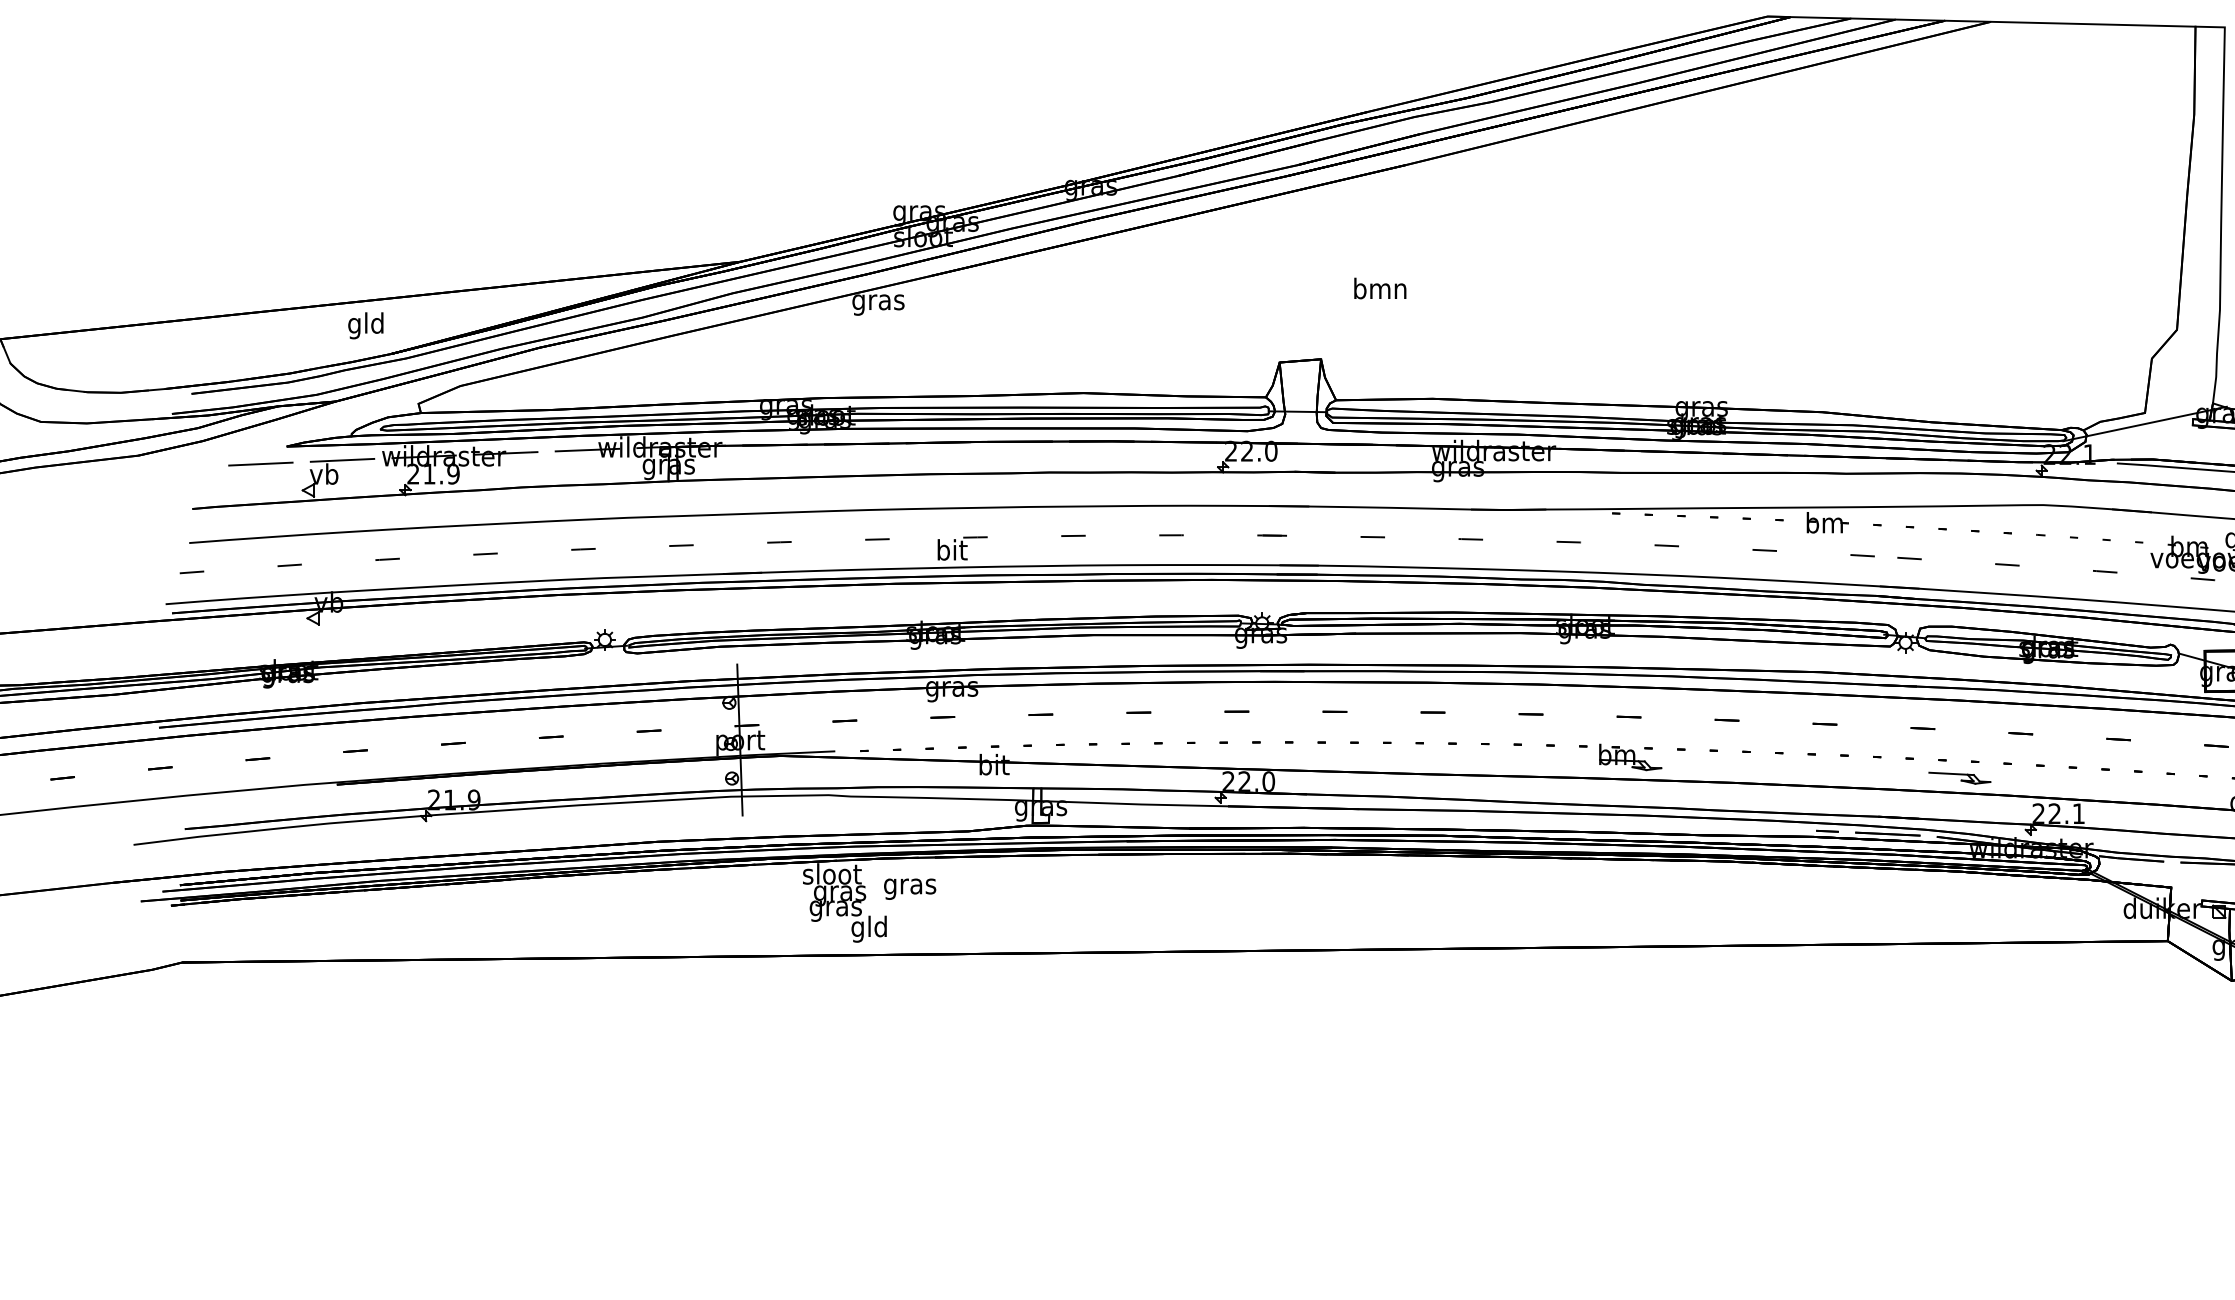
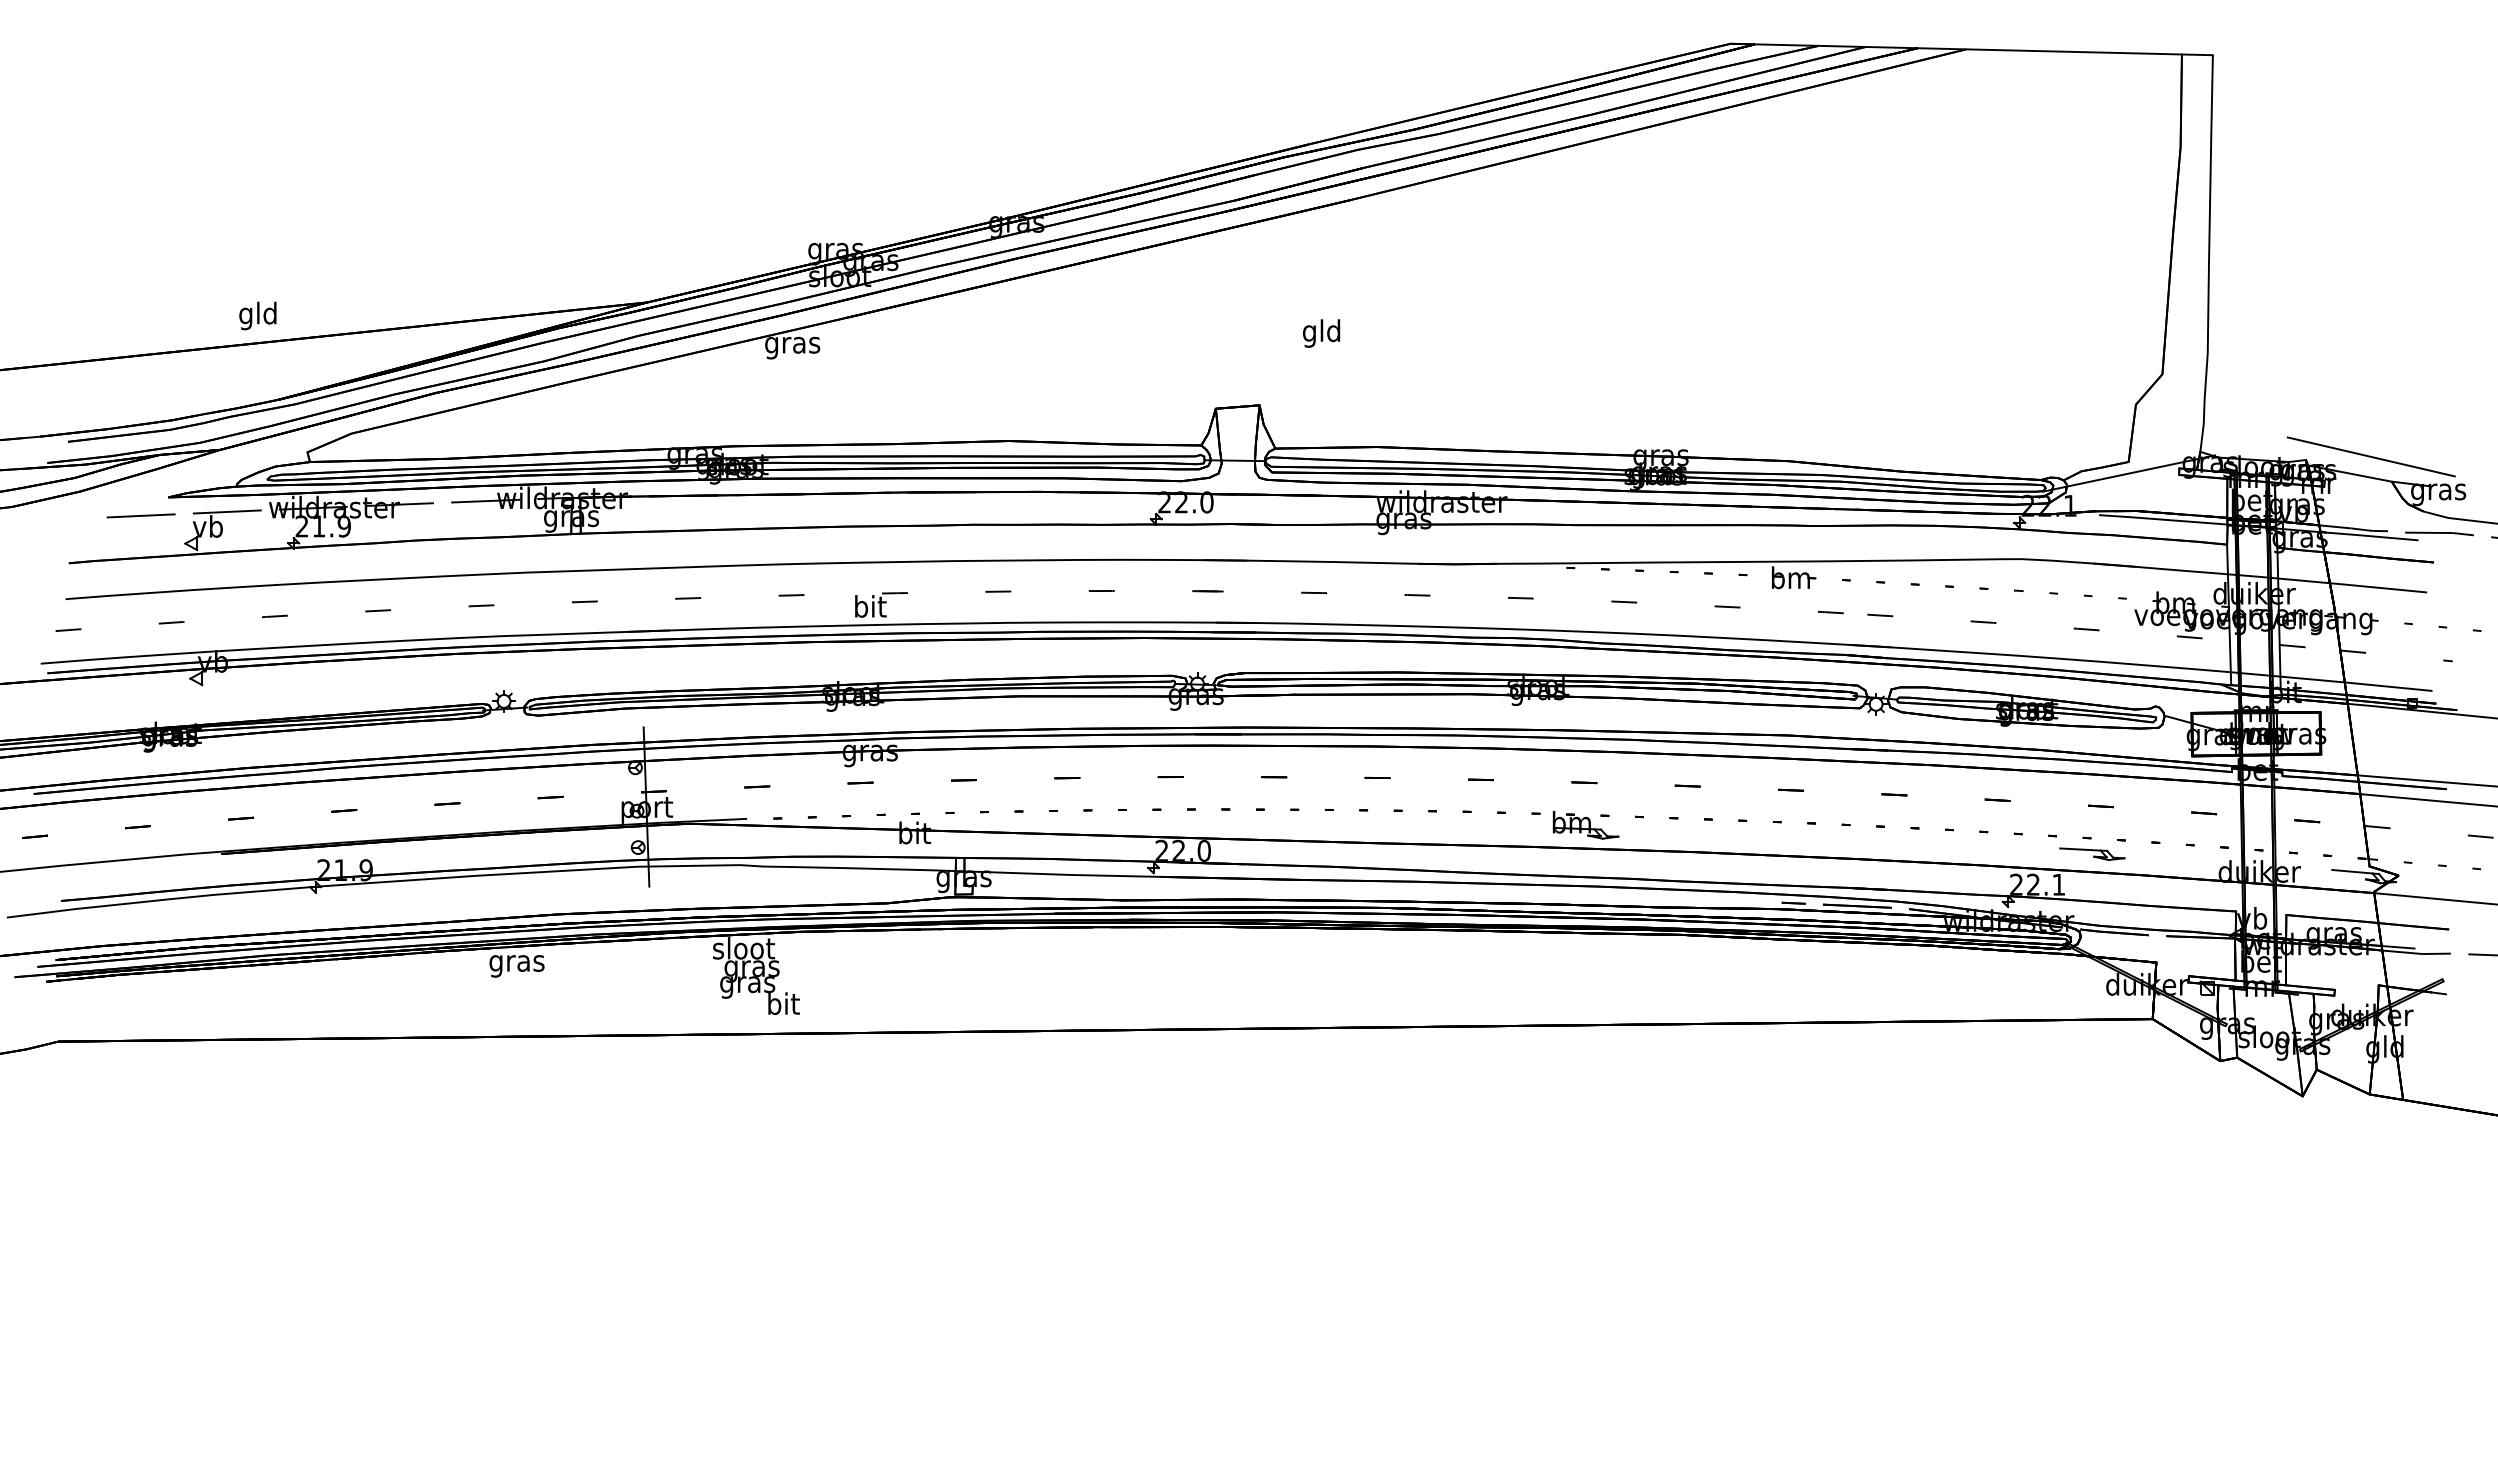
text: (1379, 291) -> (1321, 333), bmn -> gld
text: (365, 325) -> (257, 315), moved
part: (1959, 777) -> (2092, 853), moved
text: (909, 889) -> (516, 966), moved
text: (868, 929) -> (782, 1006), gld -> bit

